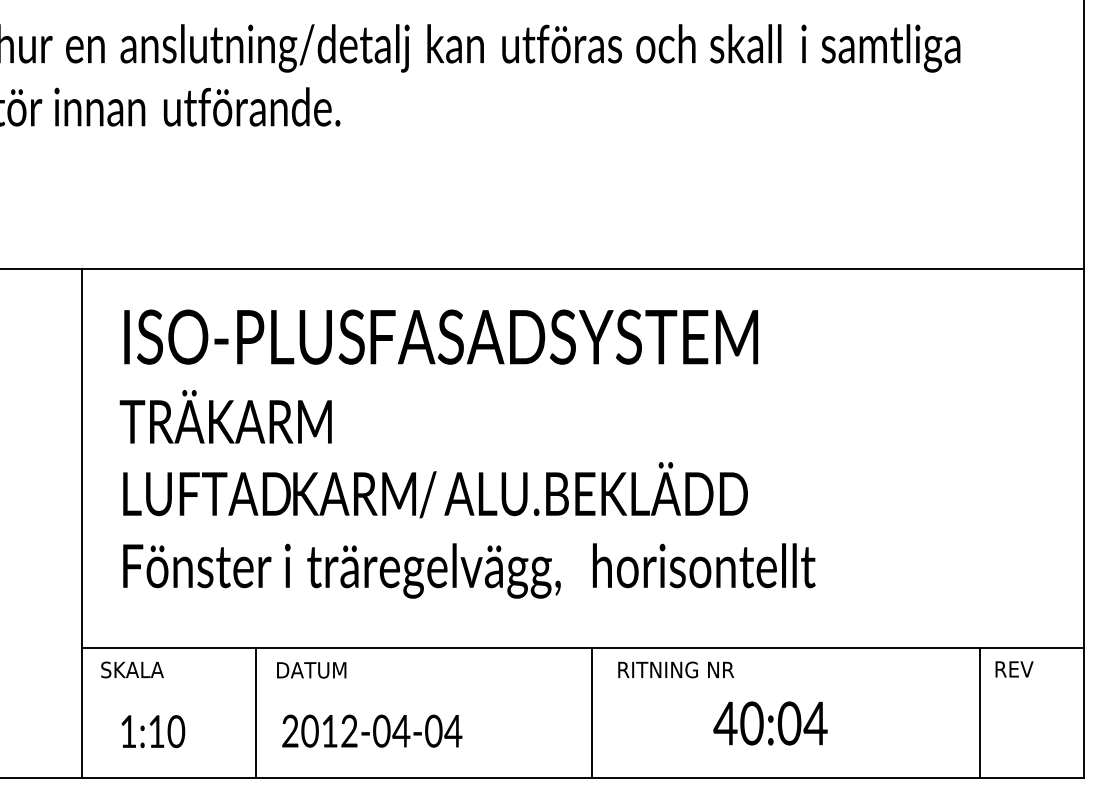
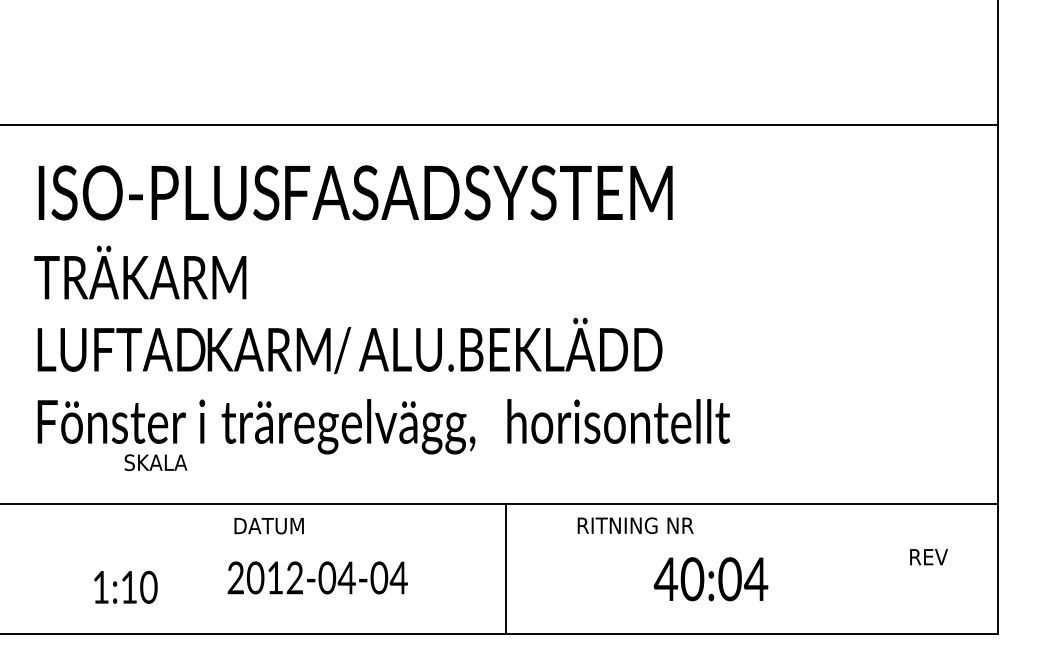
text: (132, 669) -> (156, 462), moved
text: (675, 669) -> (635, 525), moved
text: (1014, 669) -> (929, 557), moved
text: (311, 670) -> (269, 526), moved
line: (256, 712) -> (171, 568), removed
line: (979, 712) -> (894, 568), removed
text: (770, 723) -> (711, 579), moved
text: (372, 730) -> (318, 577), moved
text: (153, 731) -> (126, 587), moved

